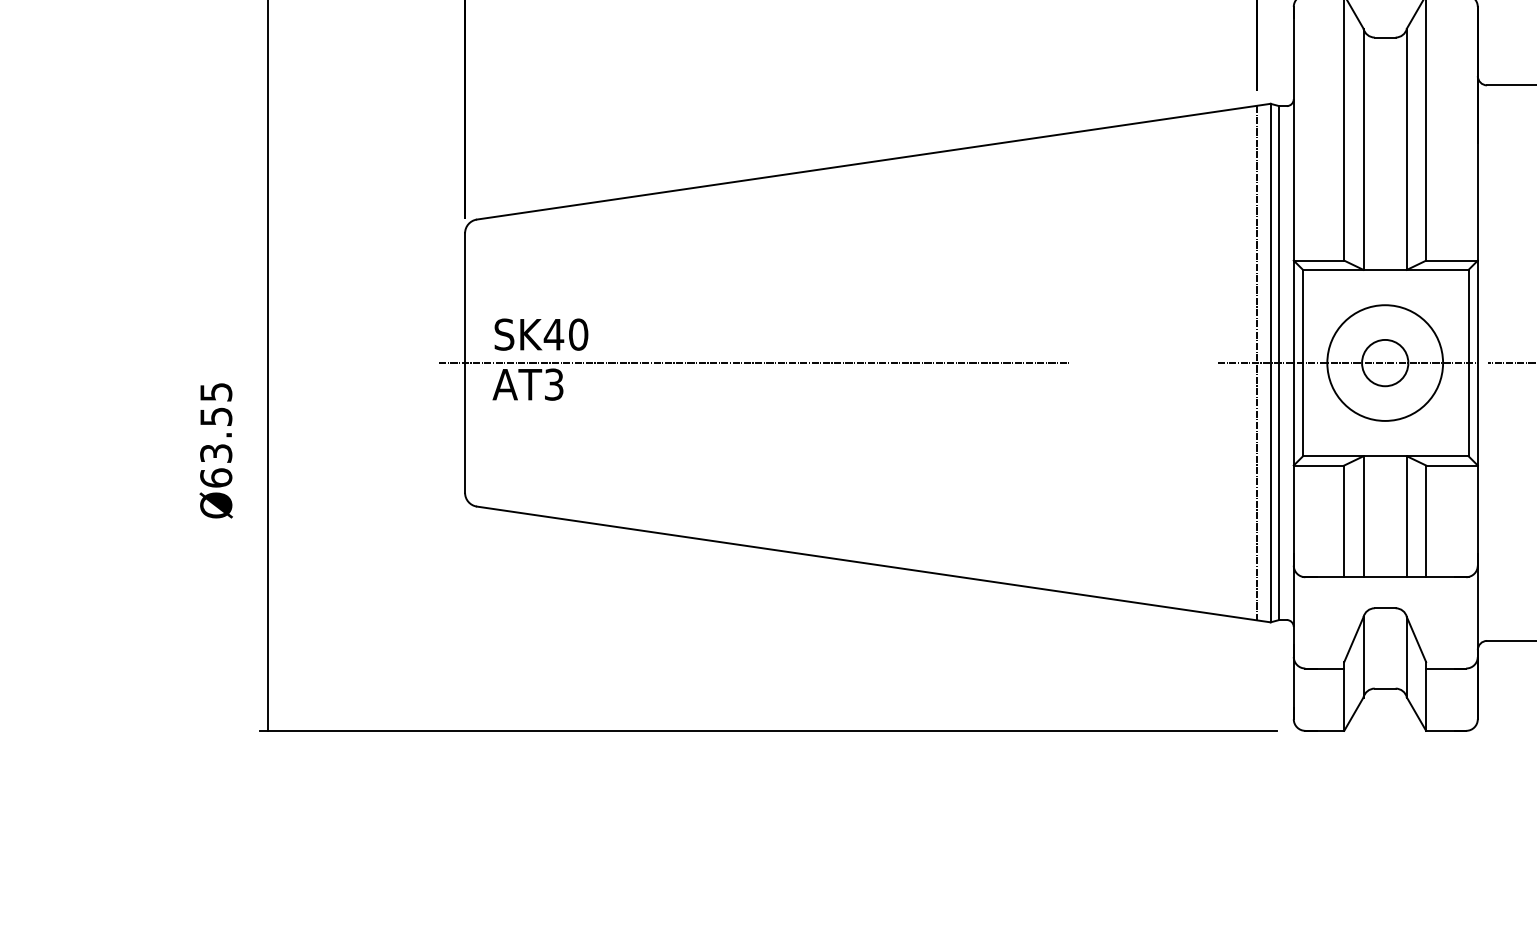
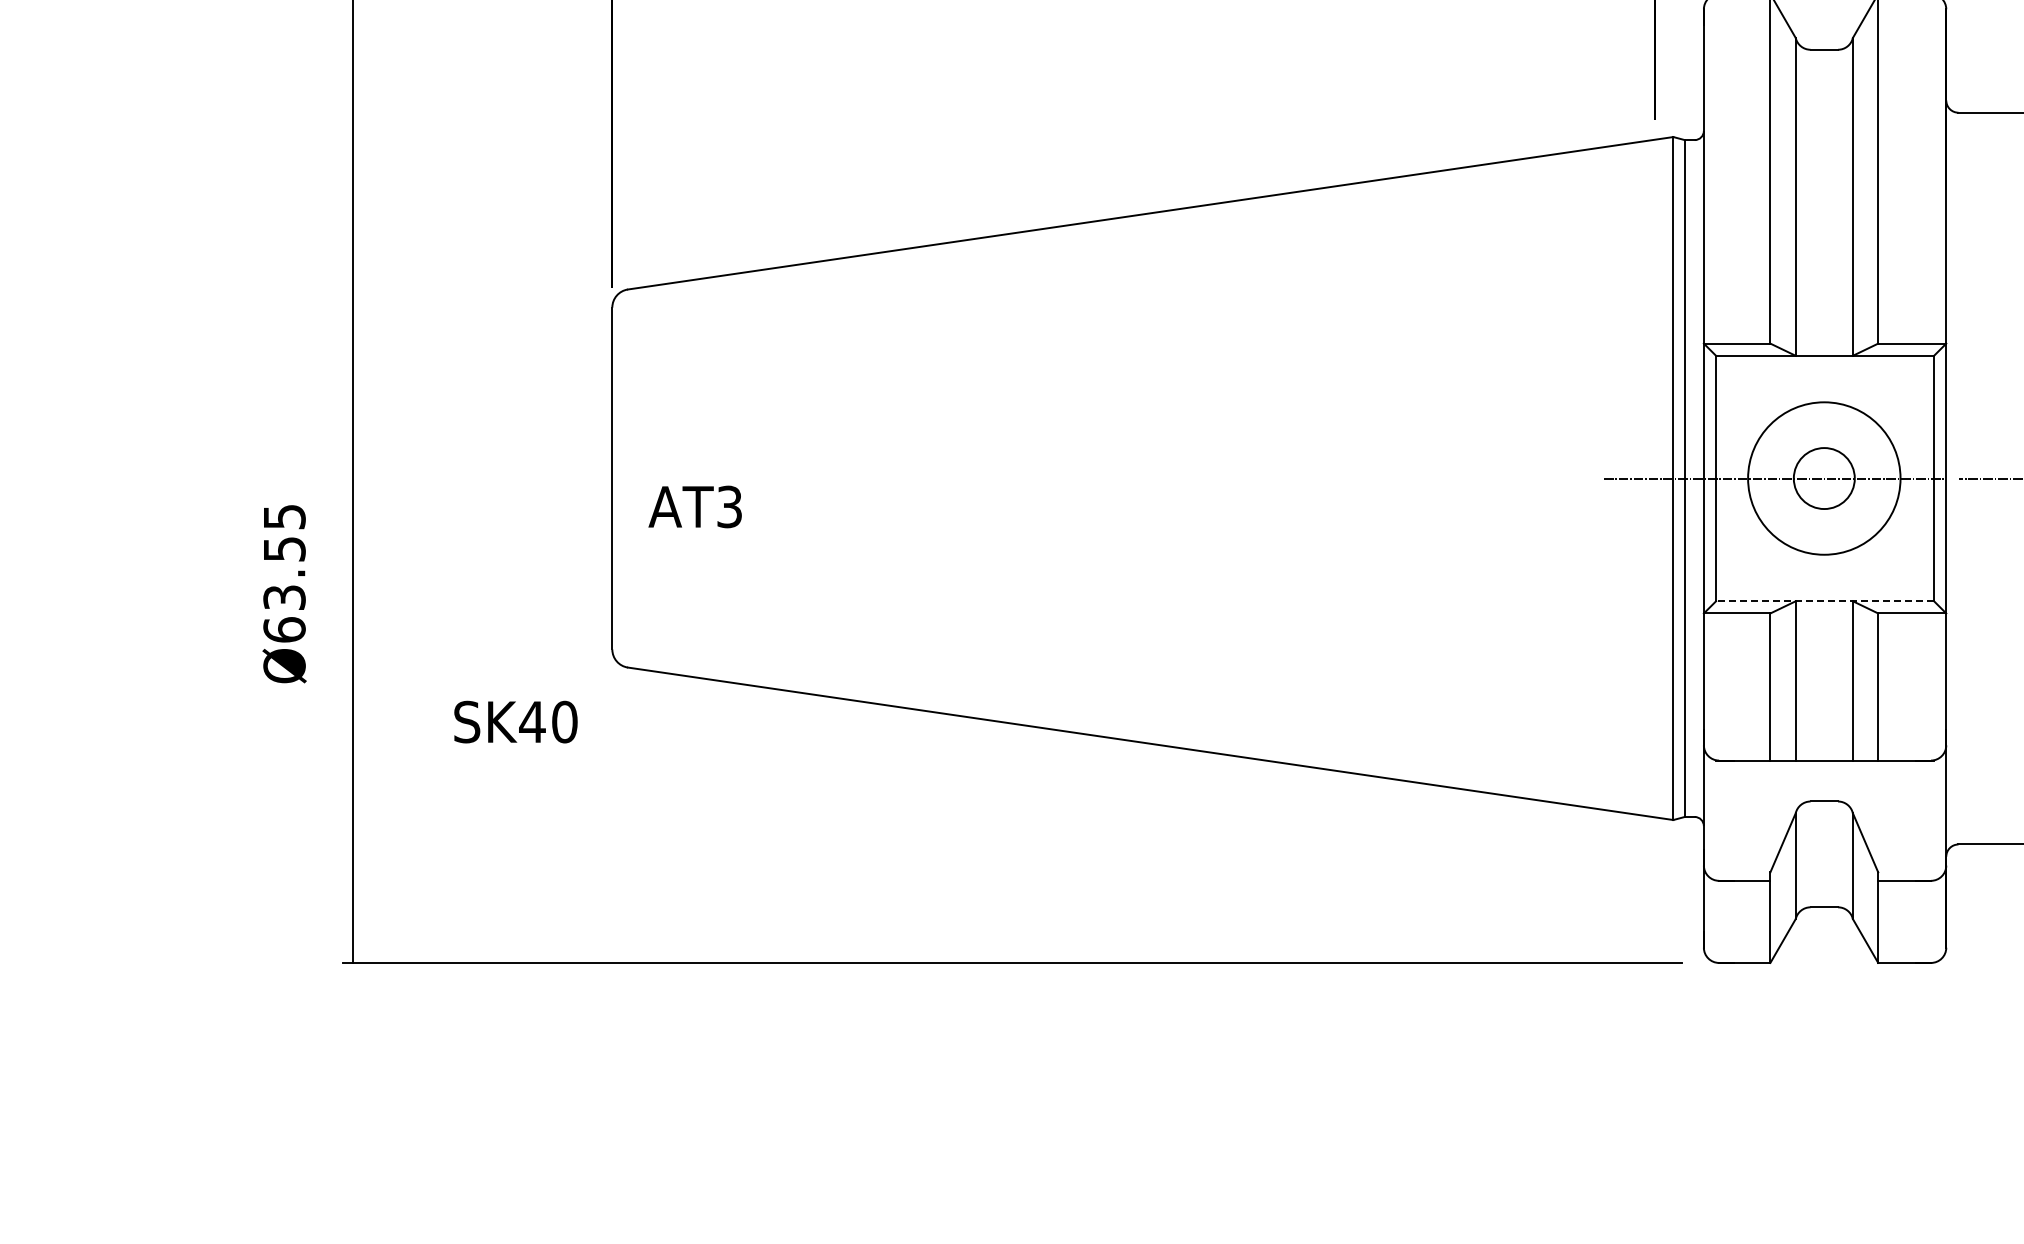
text: (541, 334) -> (515, 721), moved
line: (754, 363) -> (993, 478), removed
line: (1257, 363) -> (1655, 478), removed
line: (1385, 456) -> (1824, 601), solid -> dashed

